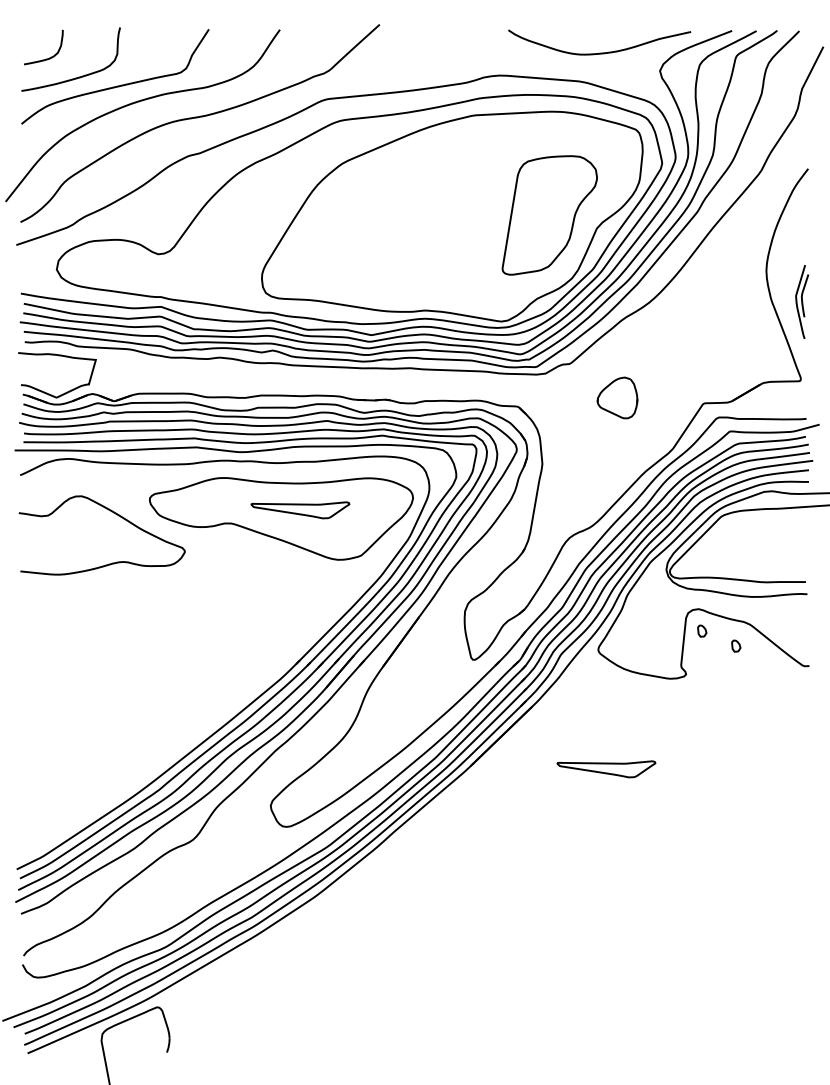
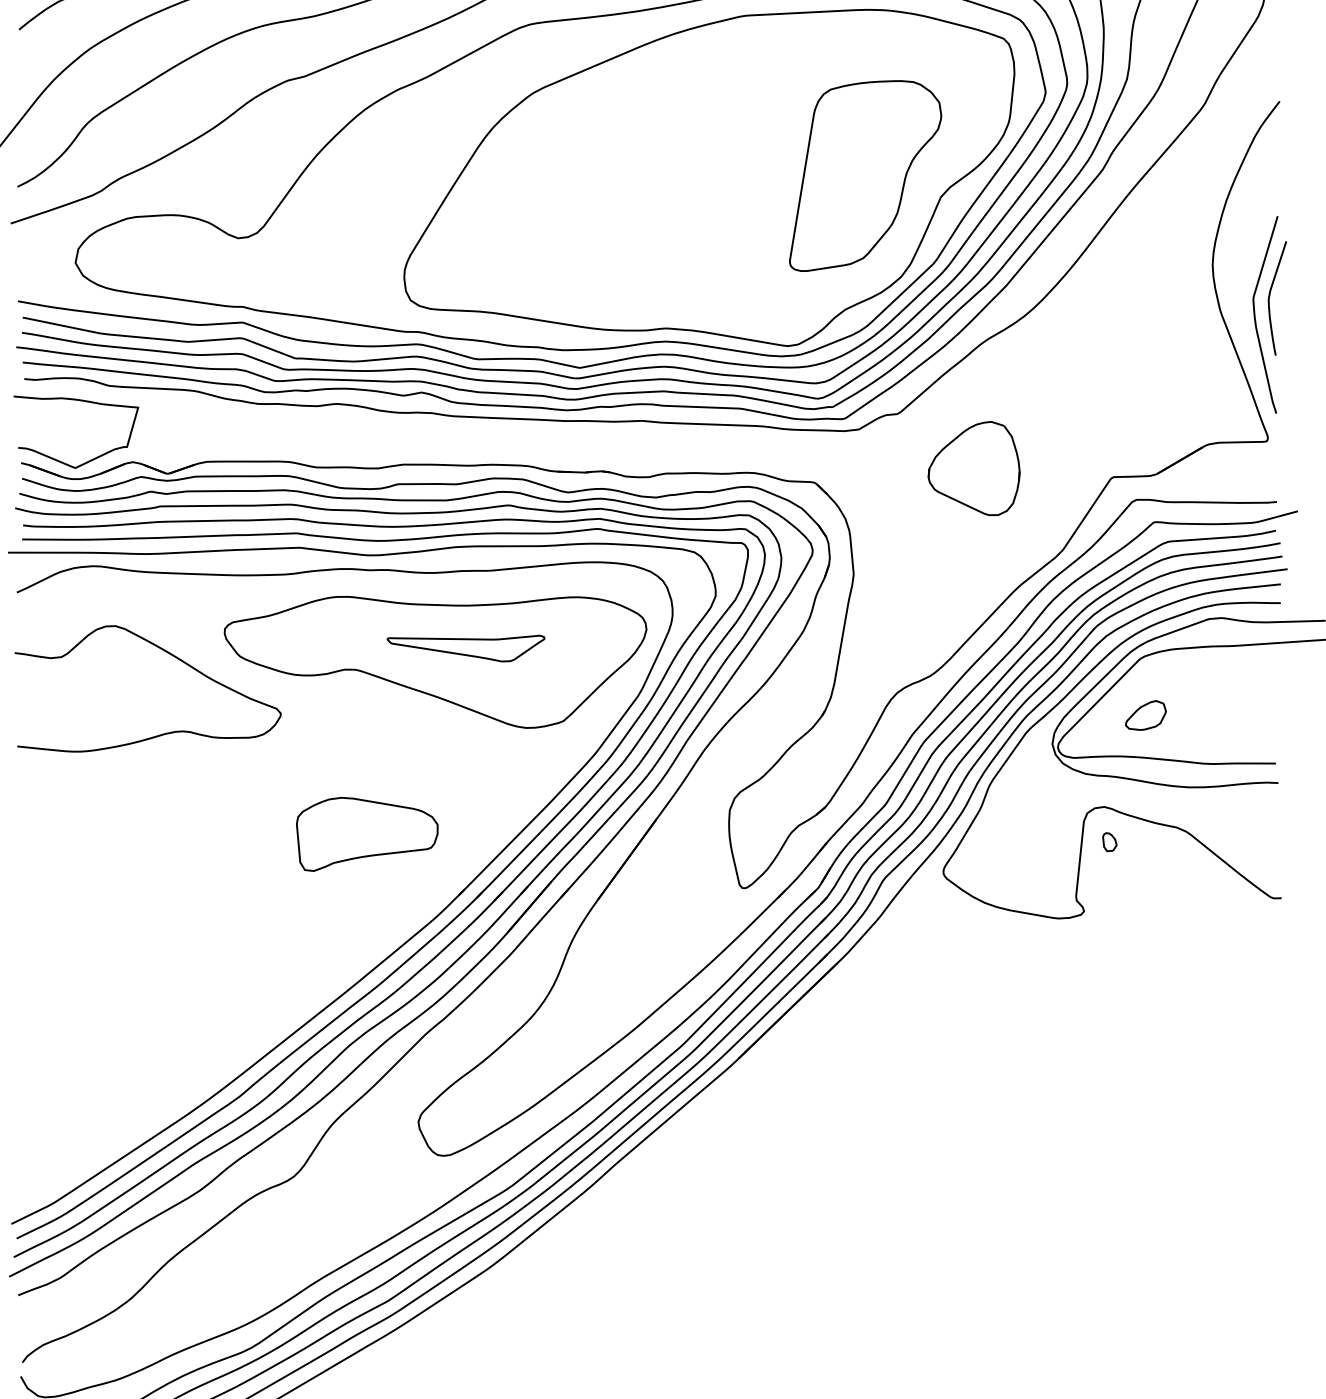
part: (802, 301) -> (1270, 313), size x1.67
part: (617, 397) -> (974, 467), size x1.43
part: (724, 551) -> (1145, 714), added
part: (238, 625) -> (366, 833), added
part: (736, 645) -> (1164, 865), removed
part: (606, 769) -> (956, 1063), removed

